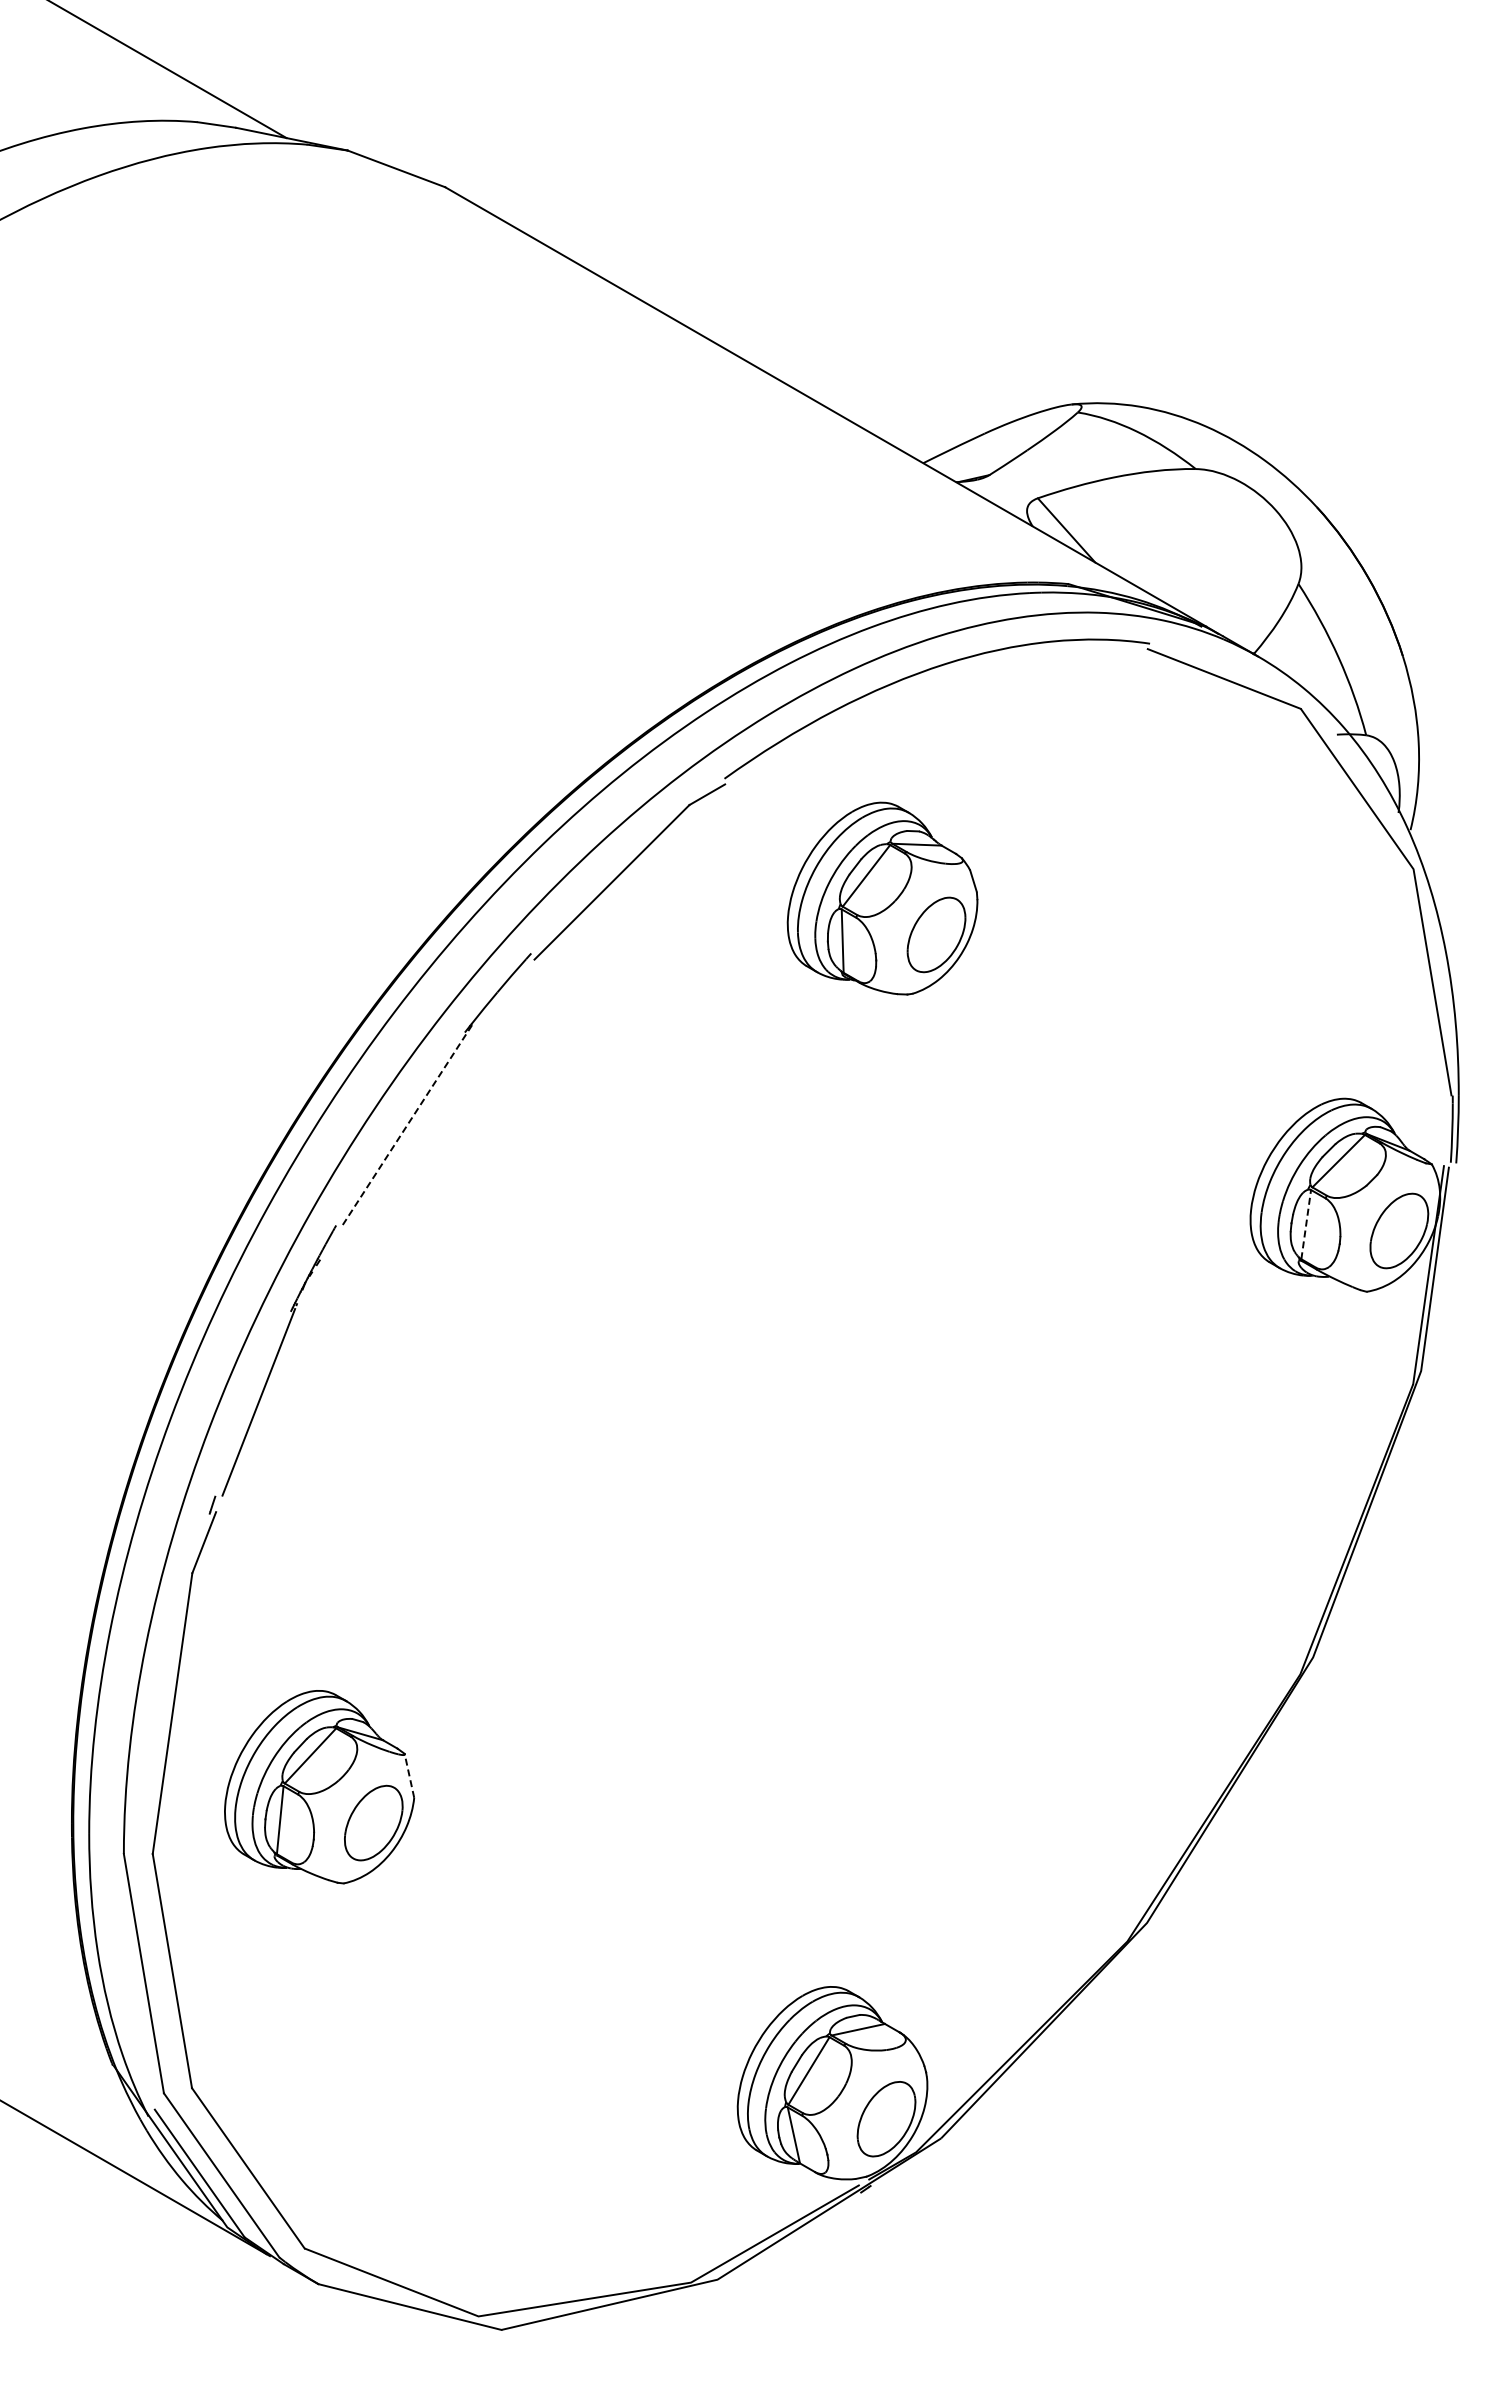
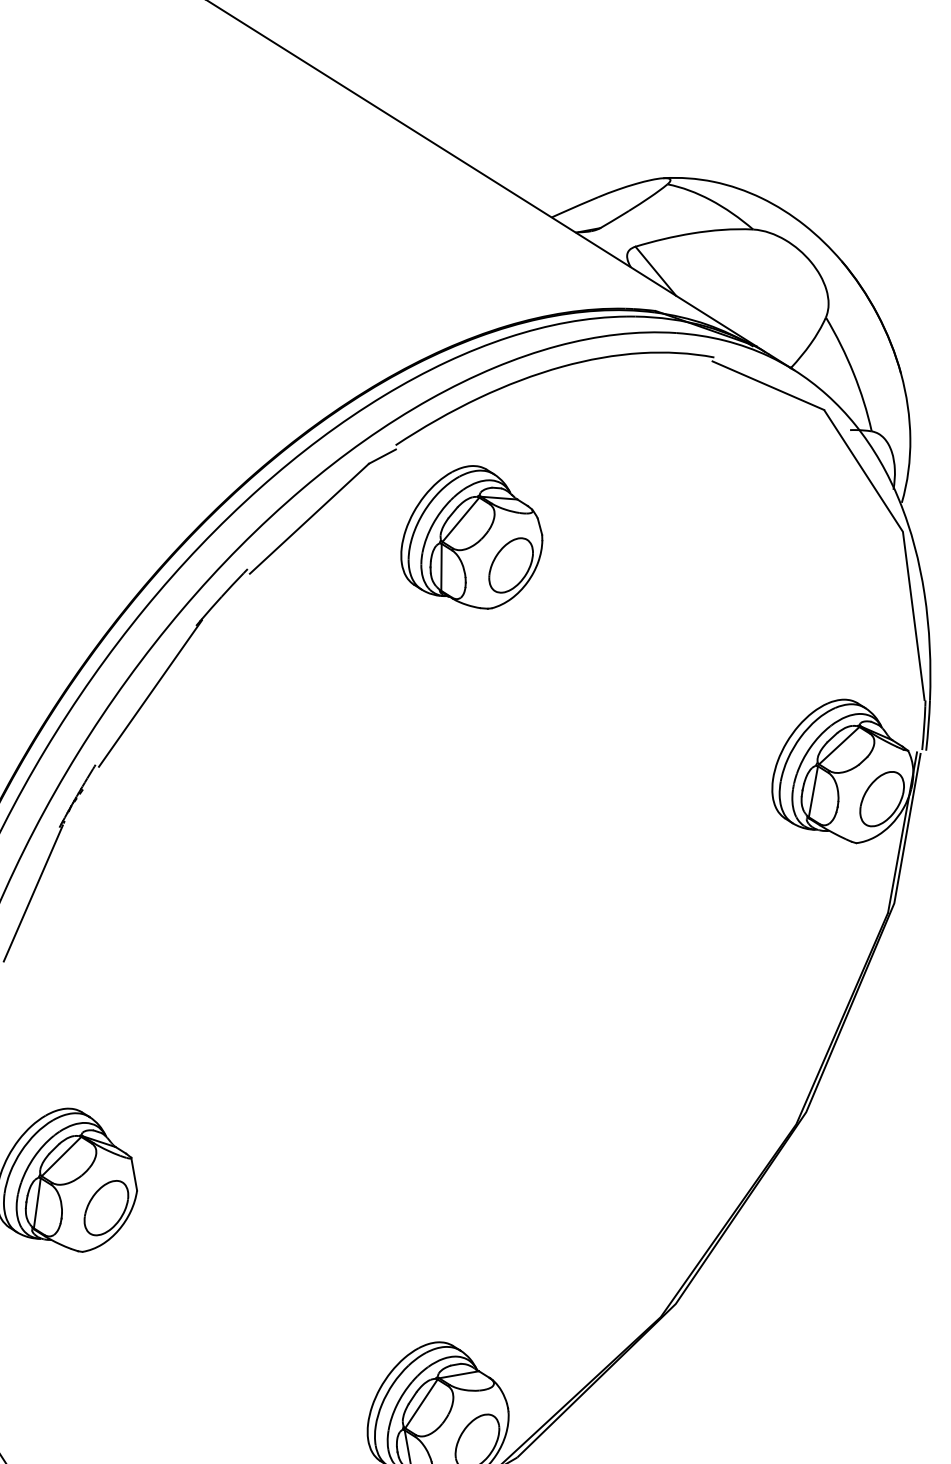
part: (882, 898) -> (472, 536), moved
line: (406, 1126) -> (150, 693), dashed -> solid
line: (1306, 1224) -> (813, 791), dashed -> solid
line: (409, 1775) -> (134, 1173), dashed -> solid

